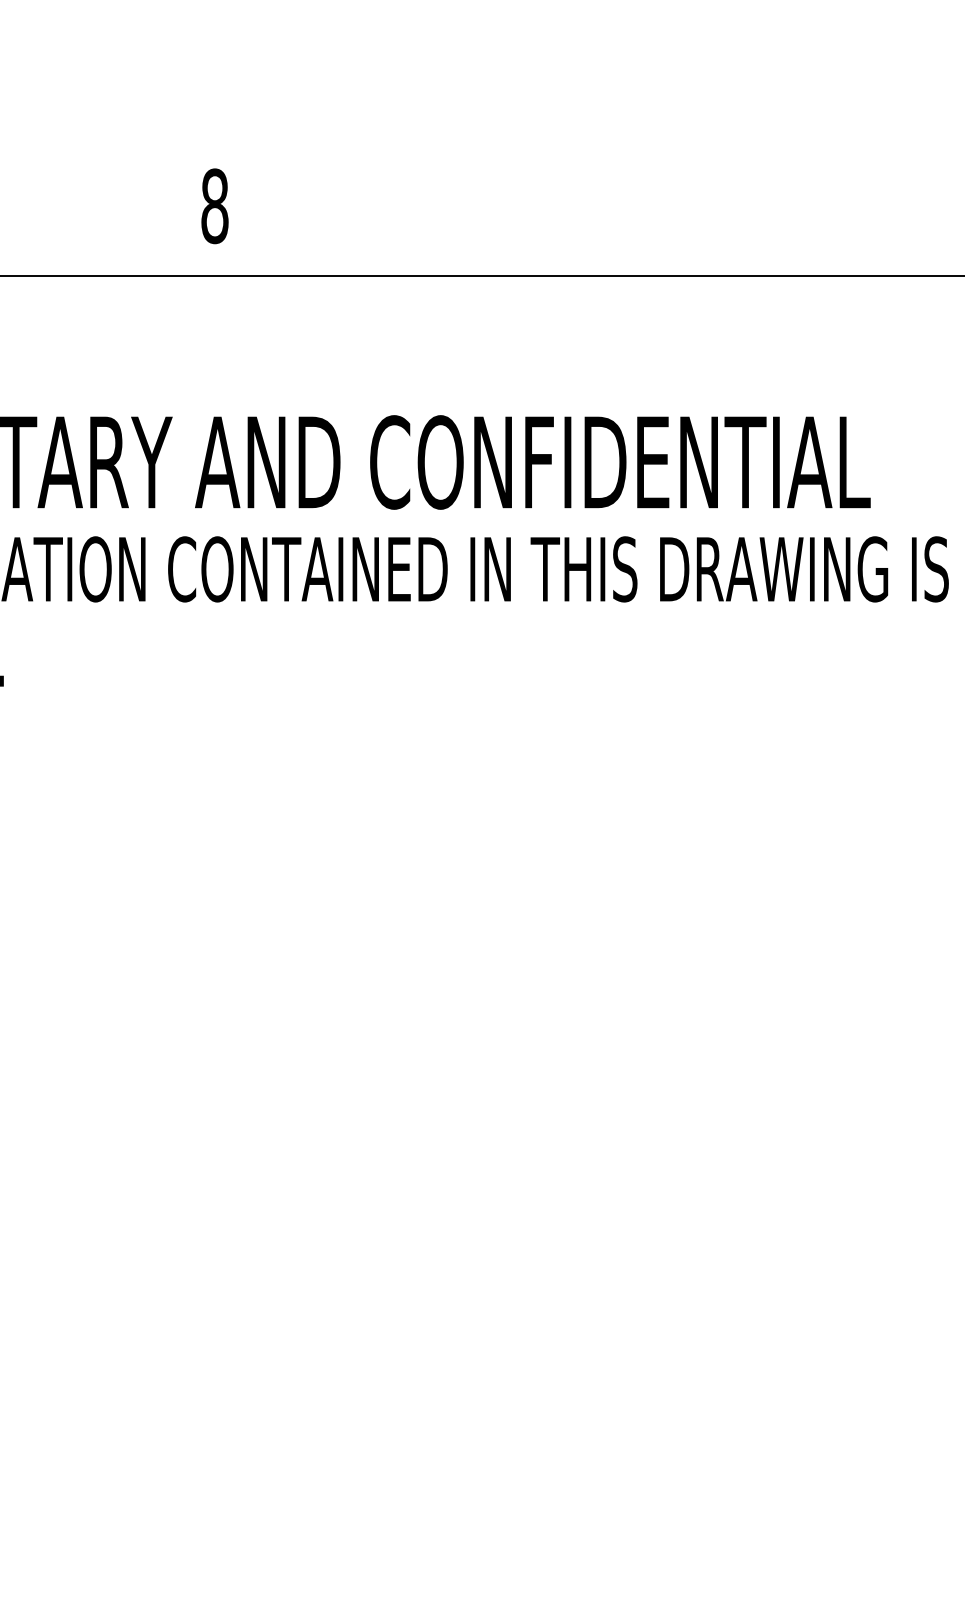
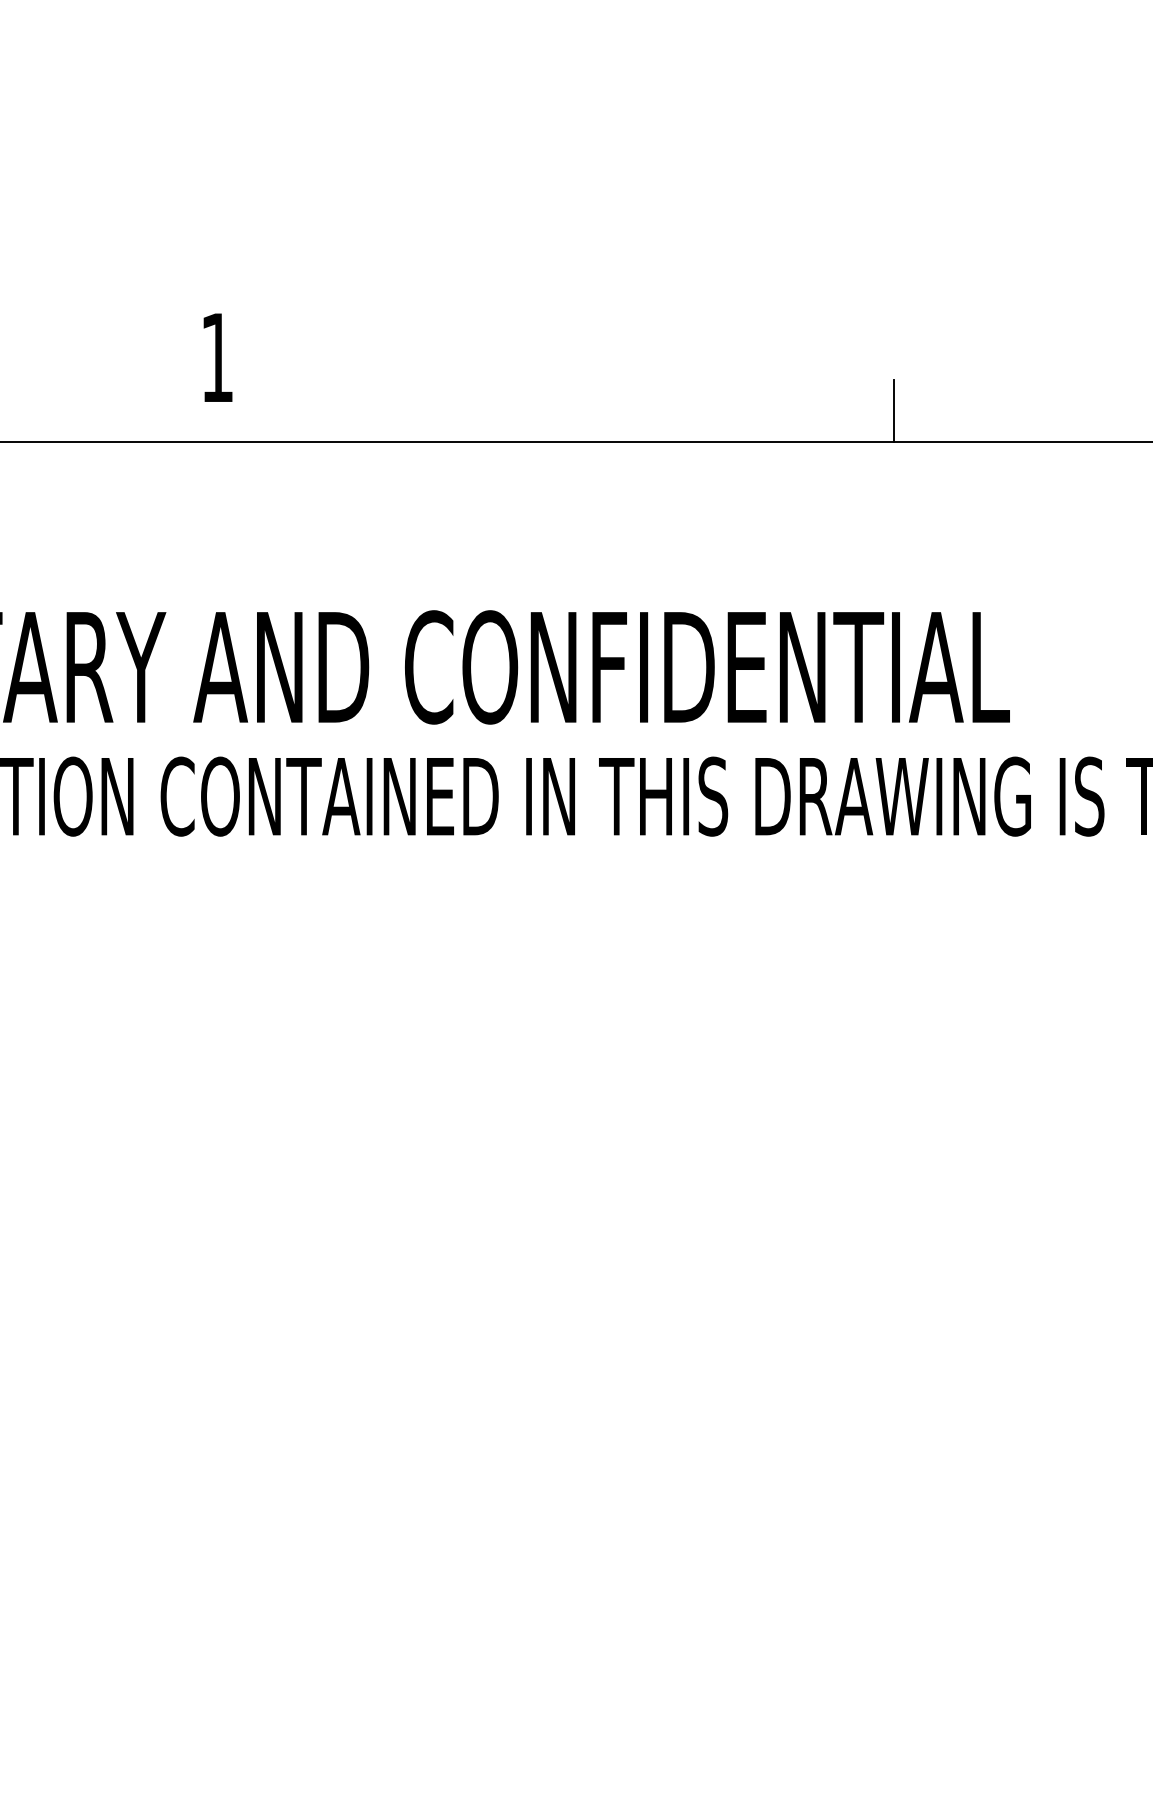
text: (214, 206) -> (216, 358), 8 -> 1
line: (775, 250) -> (894, 411), added

